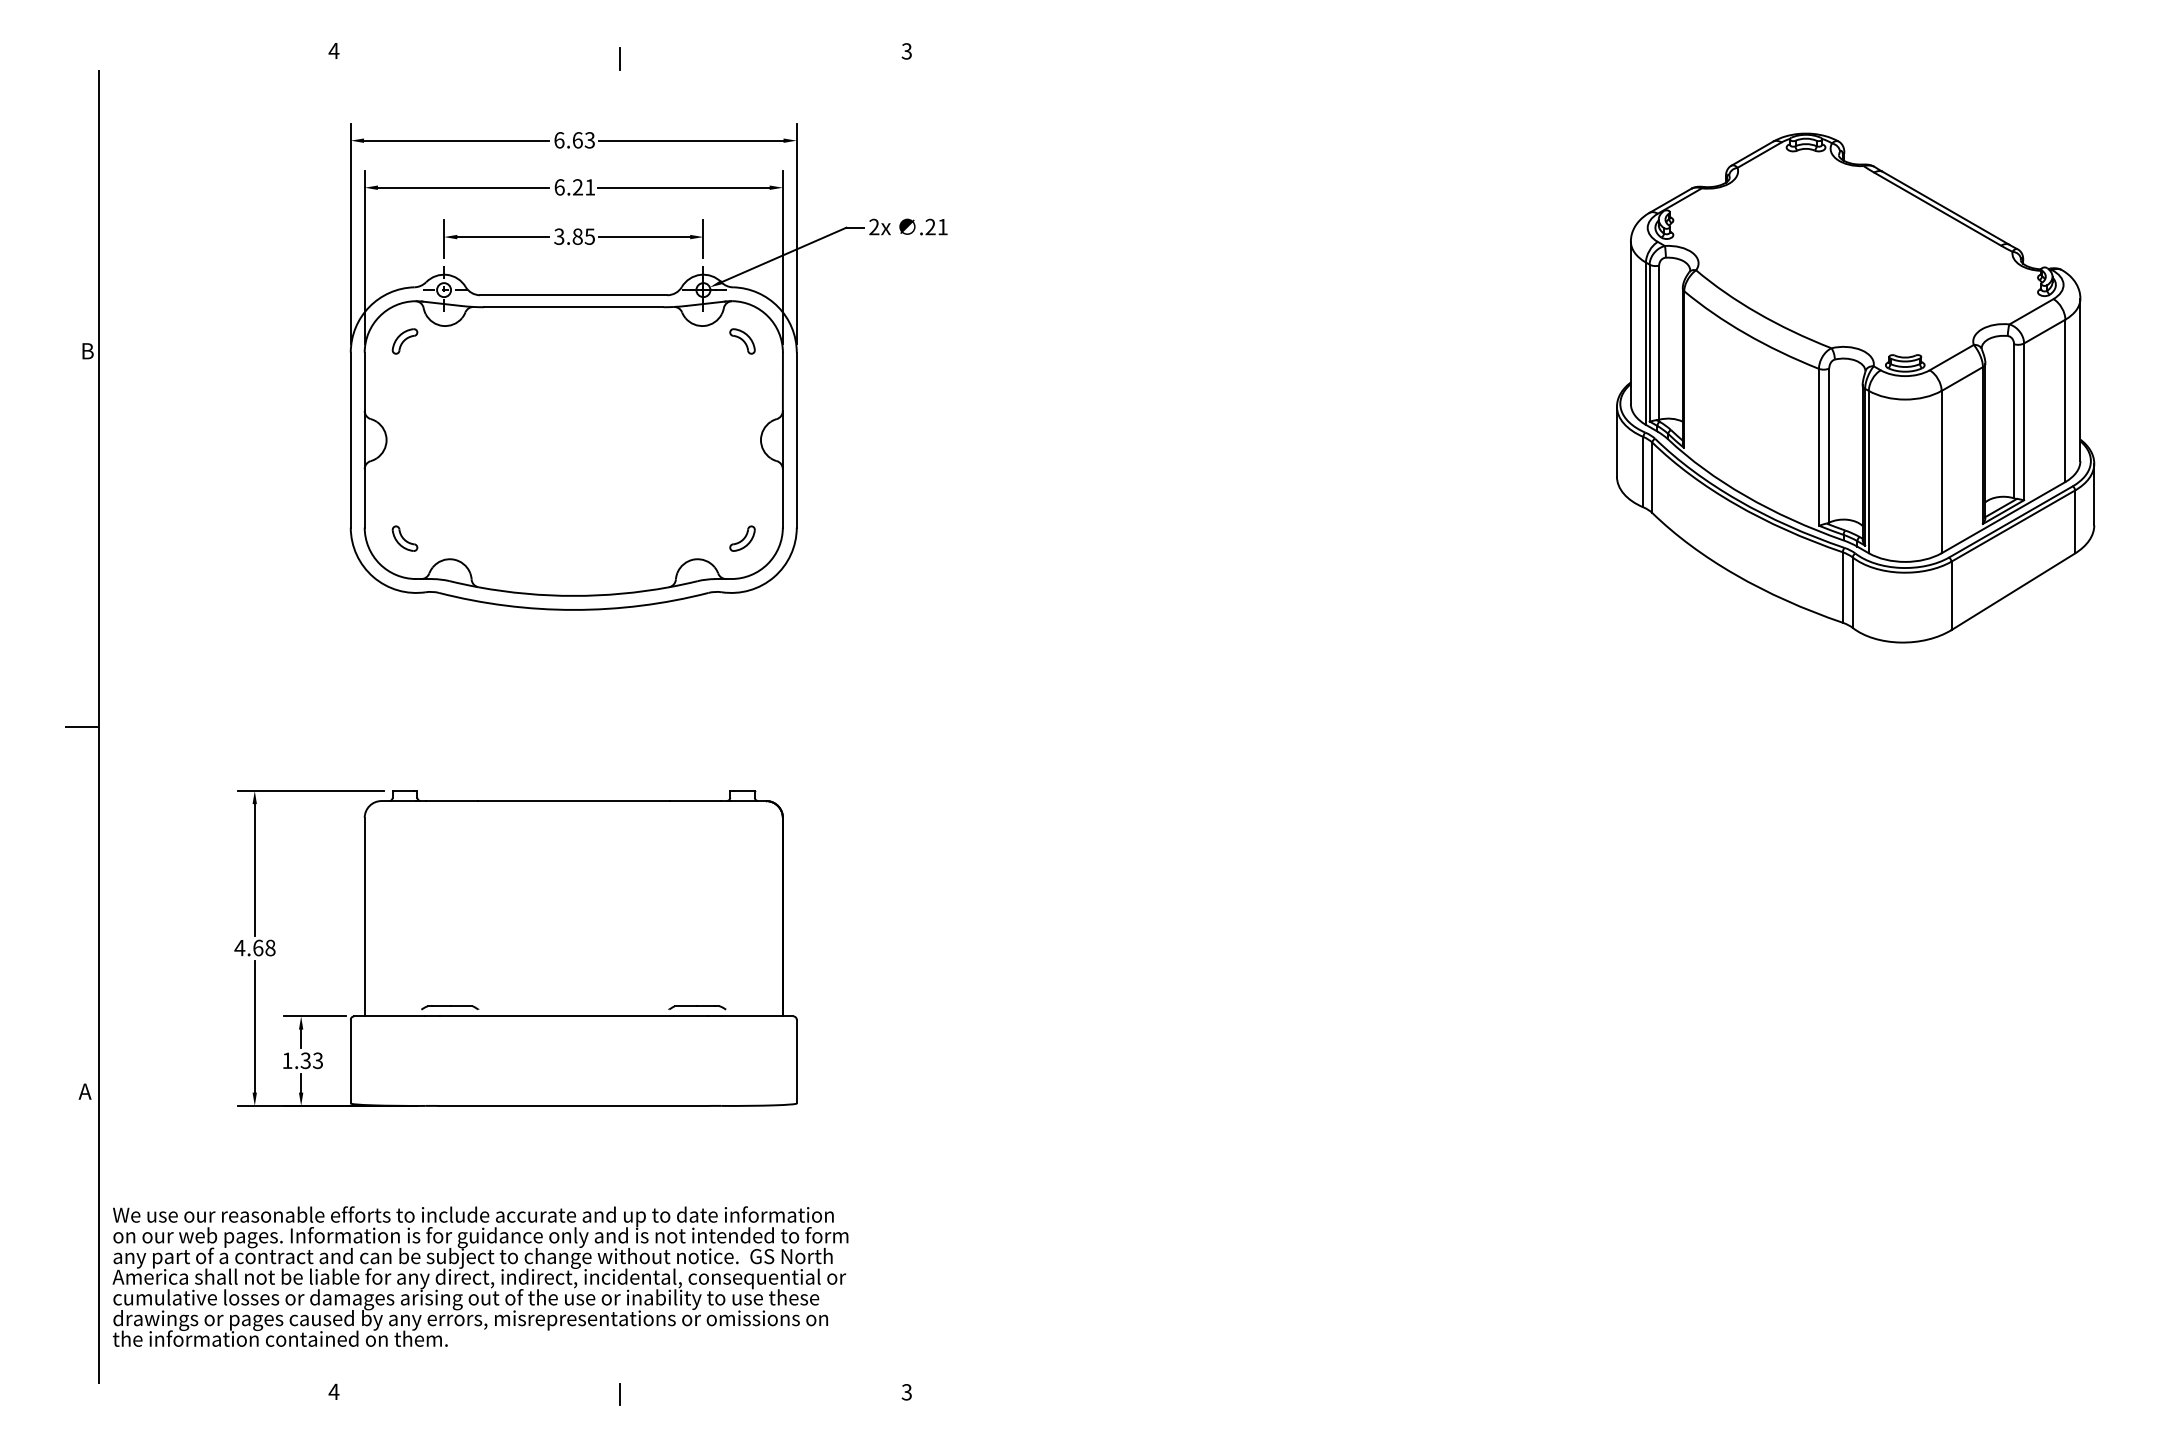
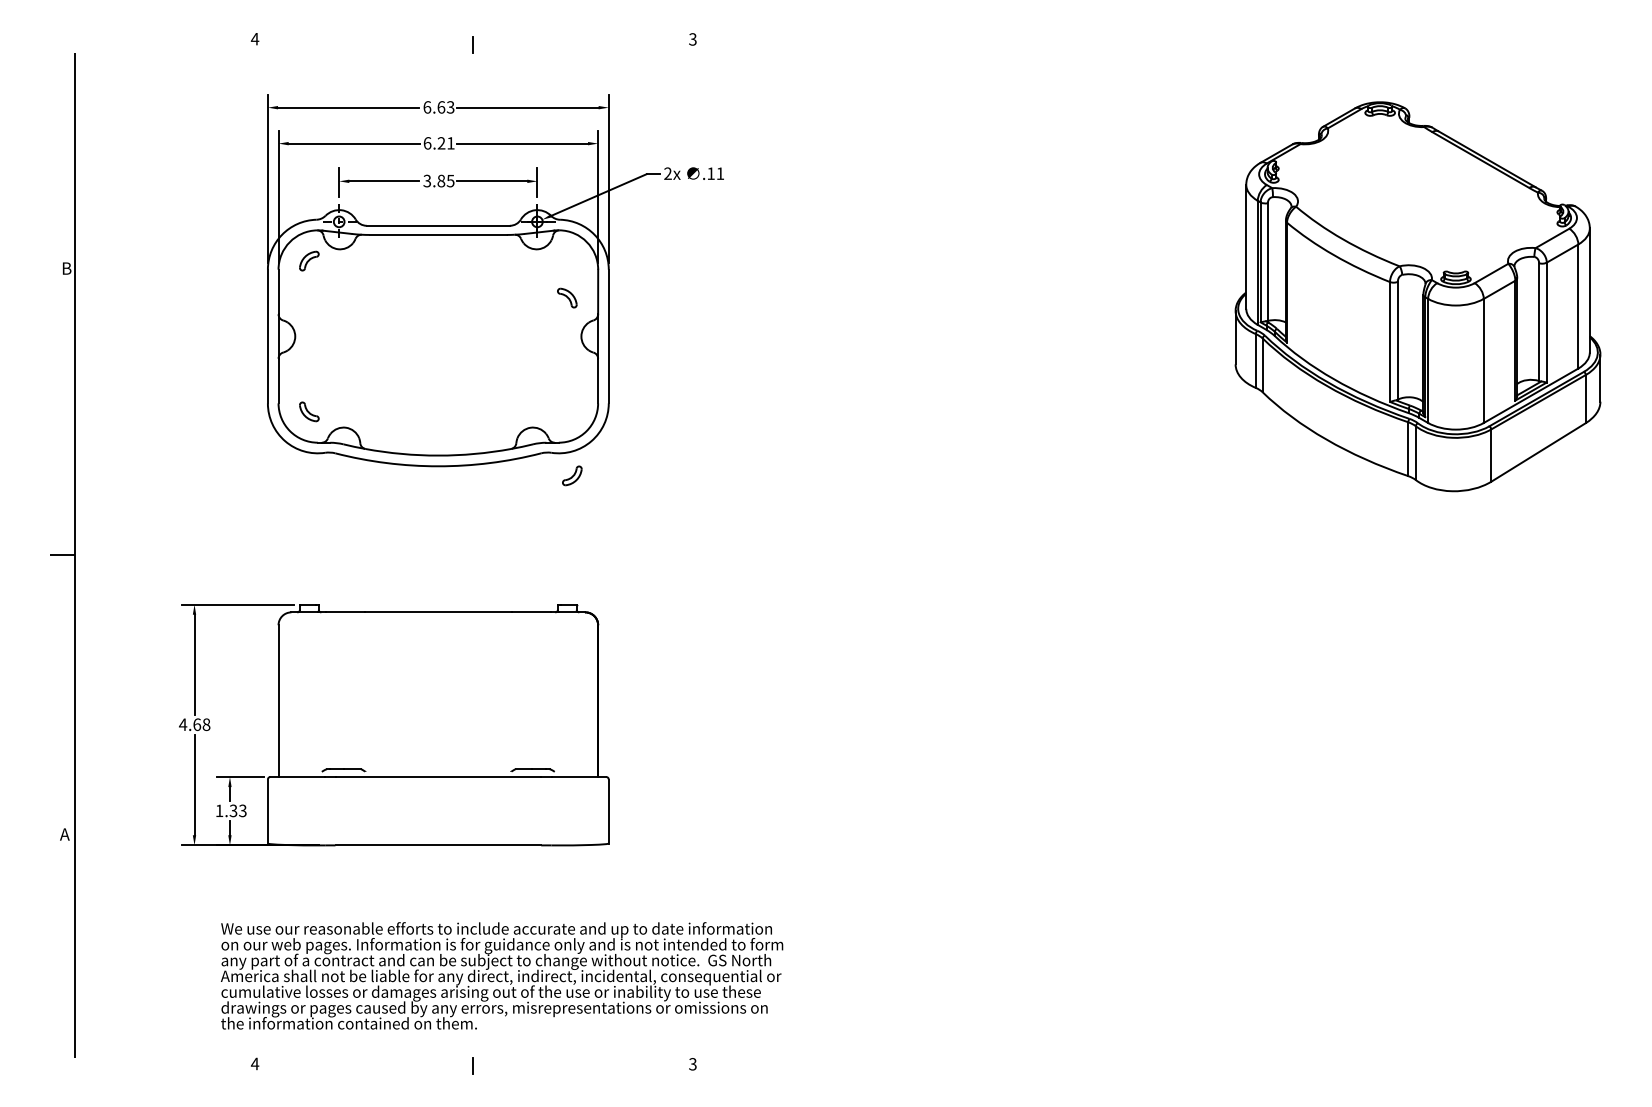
text: (929, 226) -> (710, 173), .21 -> .11
part: (742, 340) -> (567, 297), moved
part: (742, 538) -> (572, 475), moved
text: (481, 1276) -> (502, 975), moved

